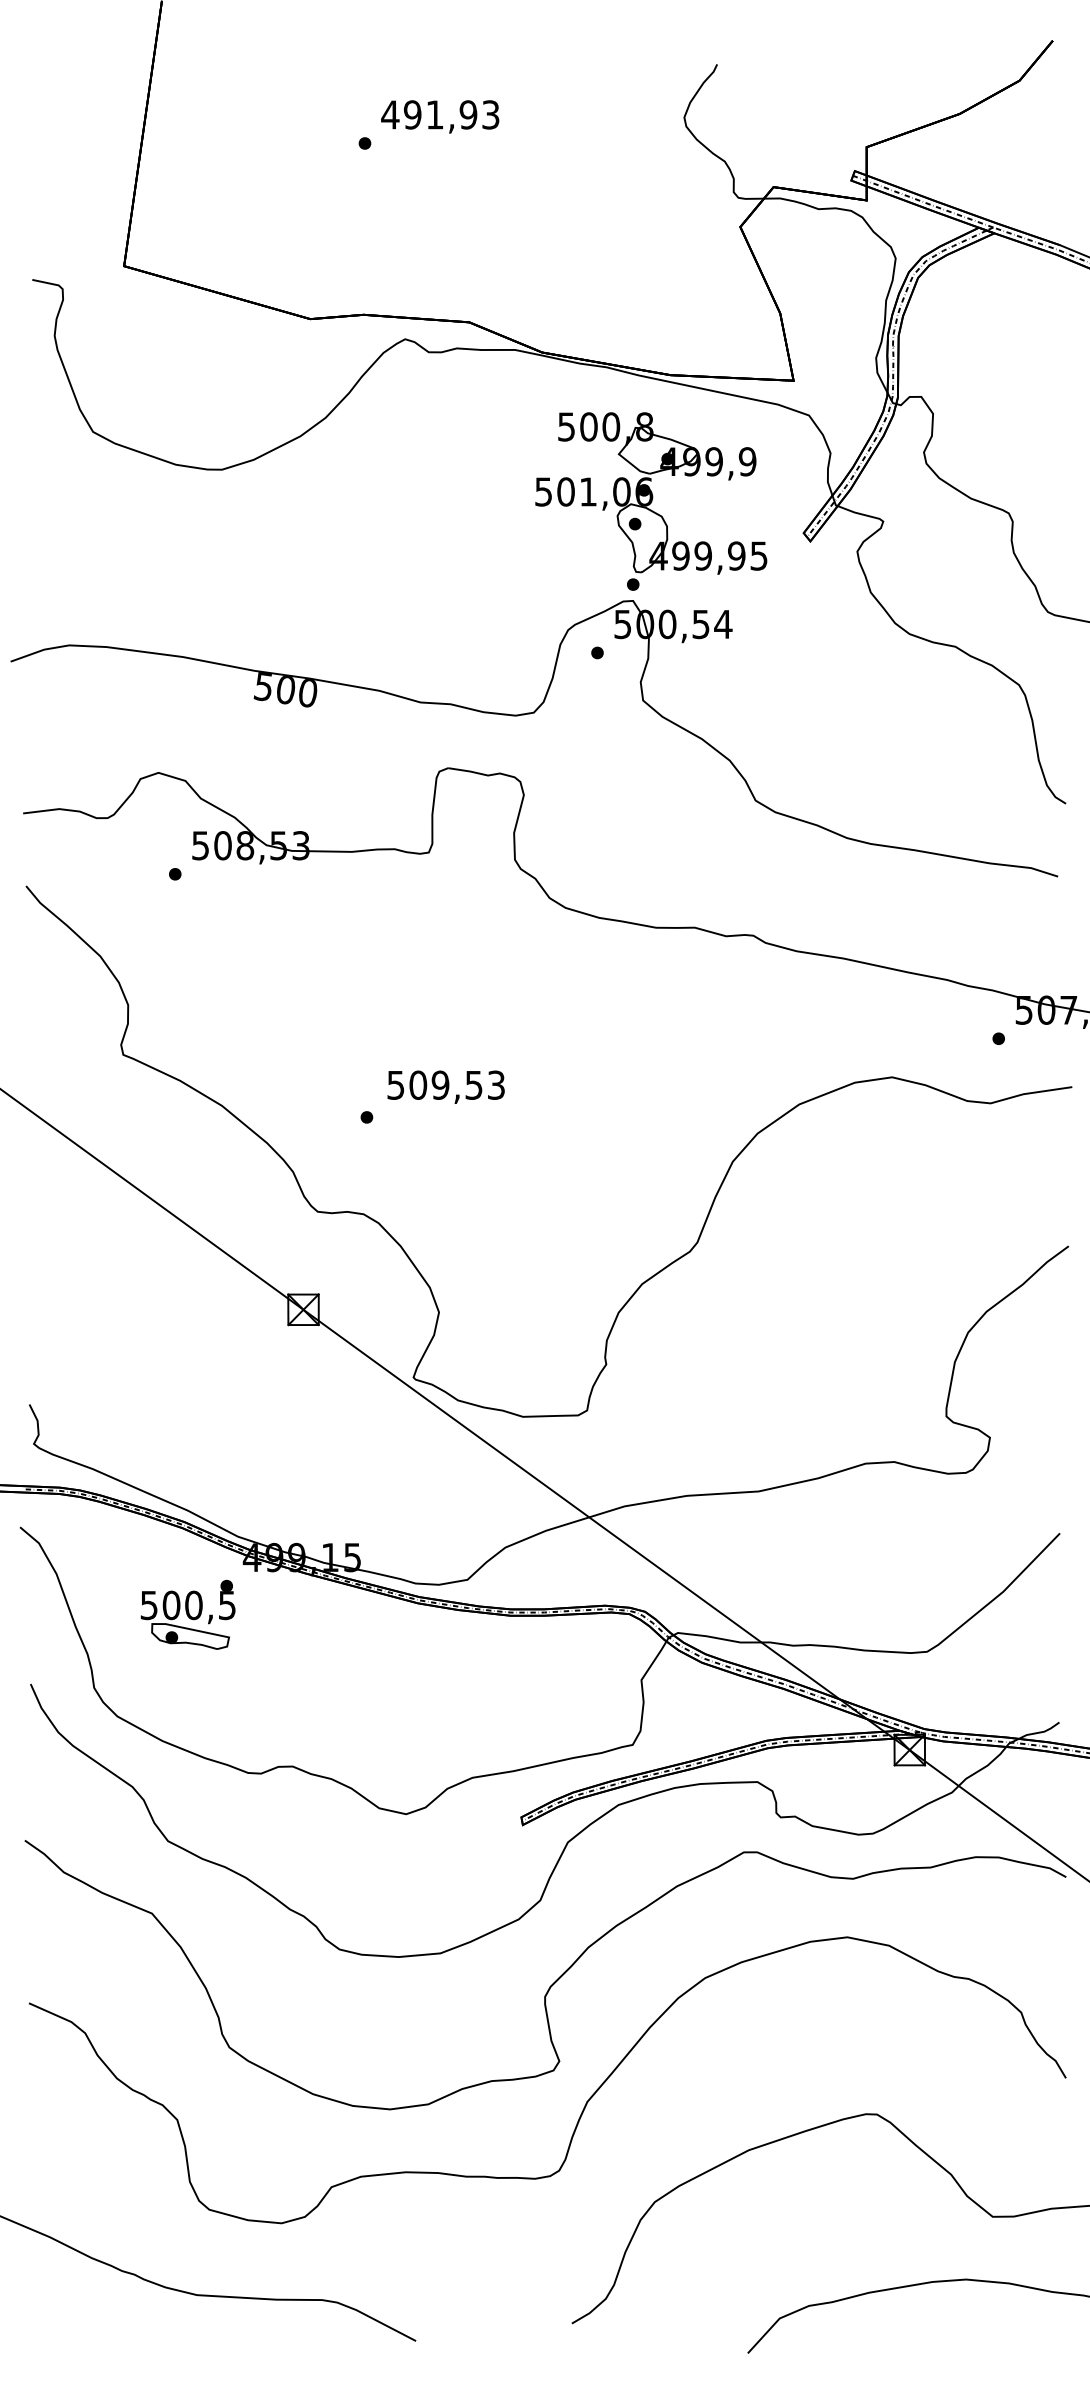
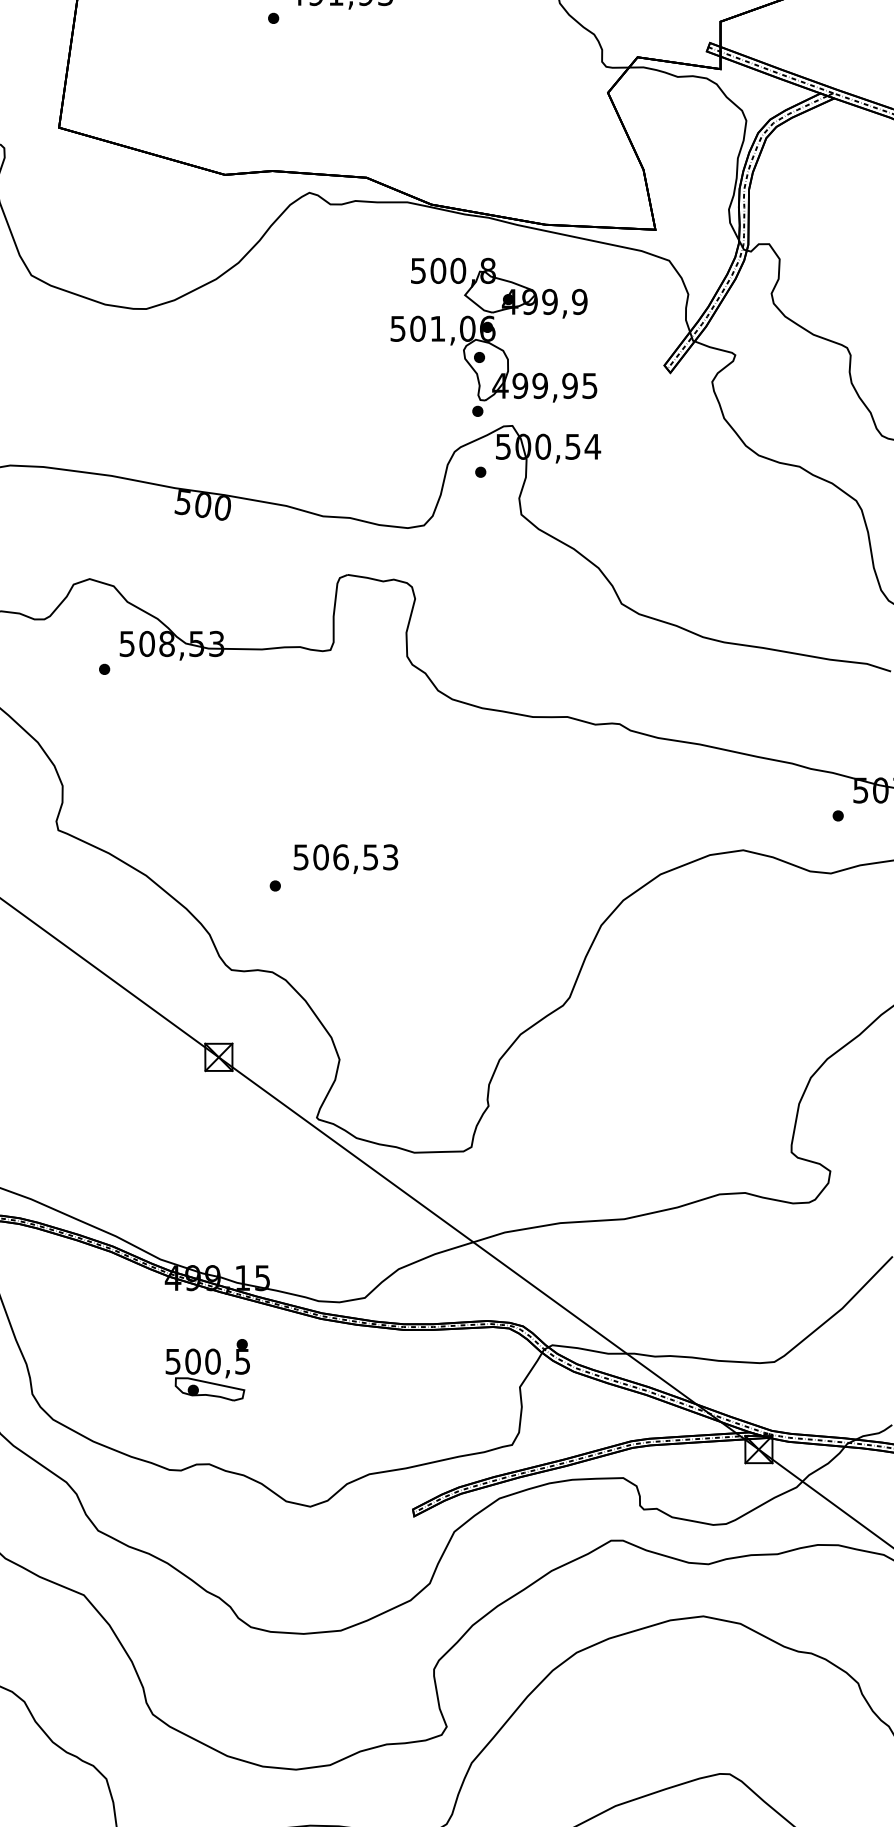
part: (651, 501) -> (494, 337), moved
text: (440, 1084) -> (340, 856), 509,53 -> 506,53
part: (187, 1614) -> (207, 1369), moved

